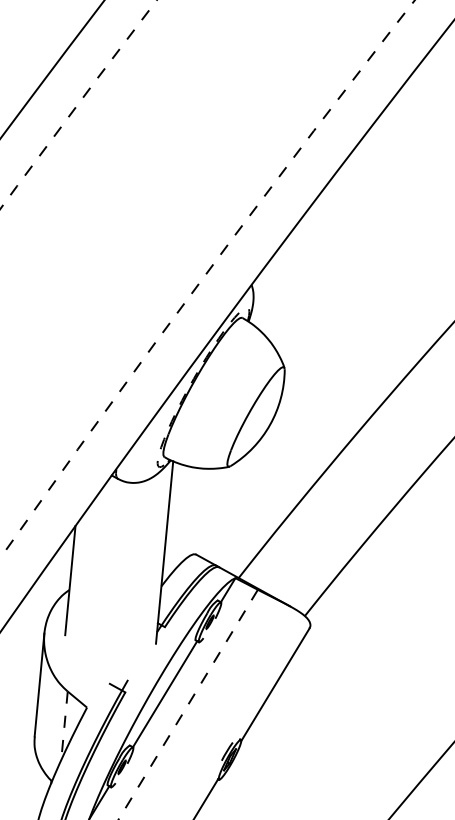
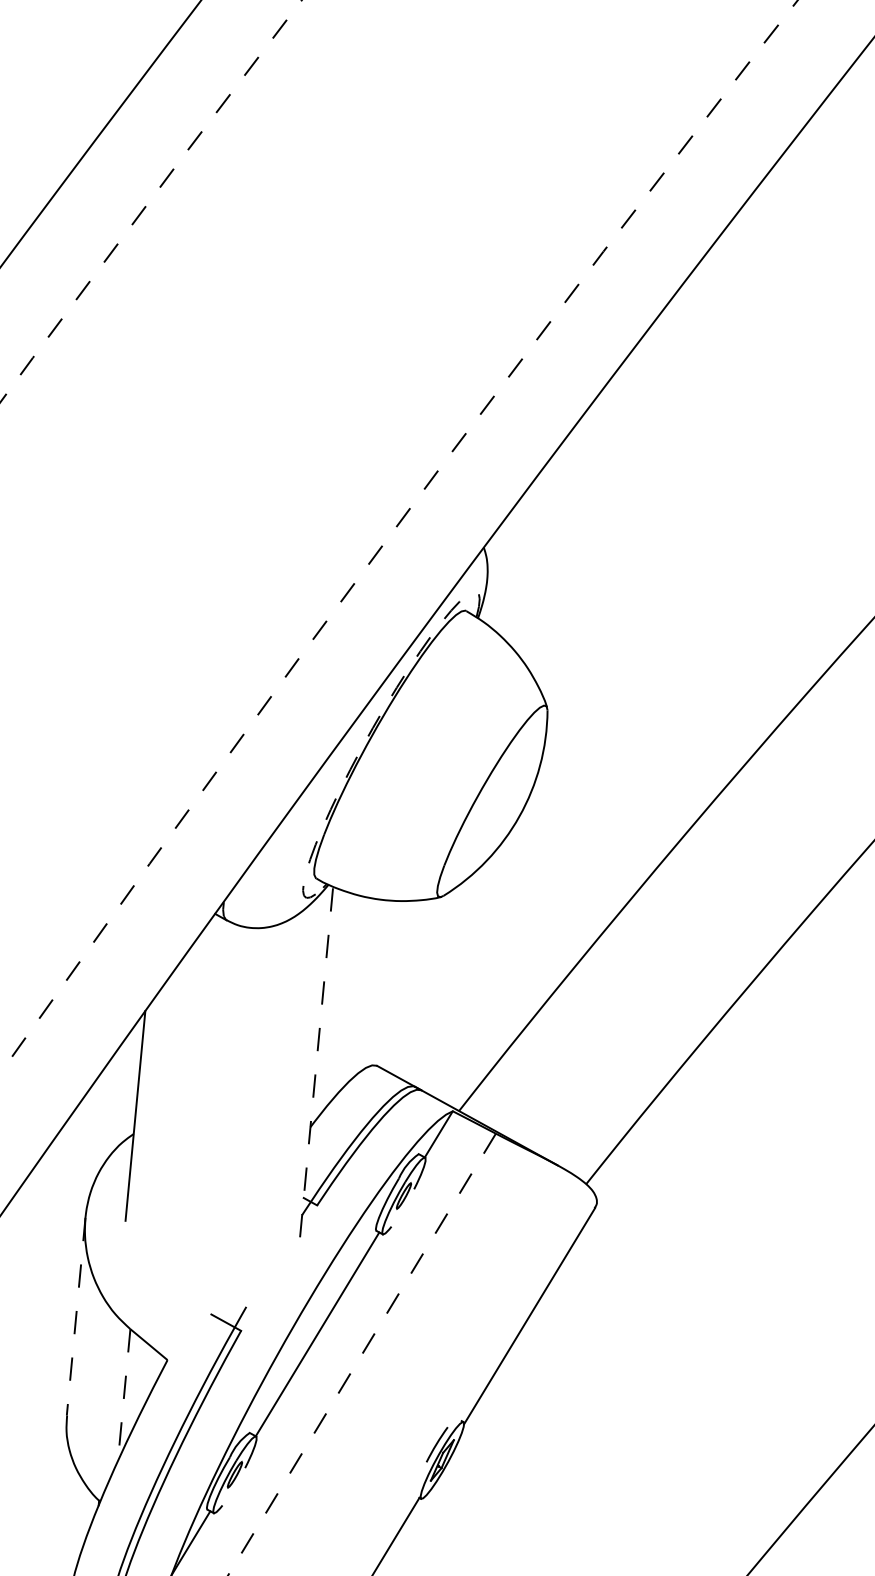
line: (164, 552) -> (316, 1061), solid -> dashed
line: (39, 685) -> (76, 1317), solid -> dashed

